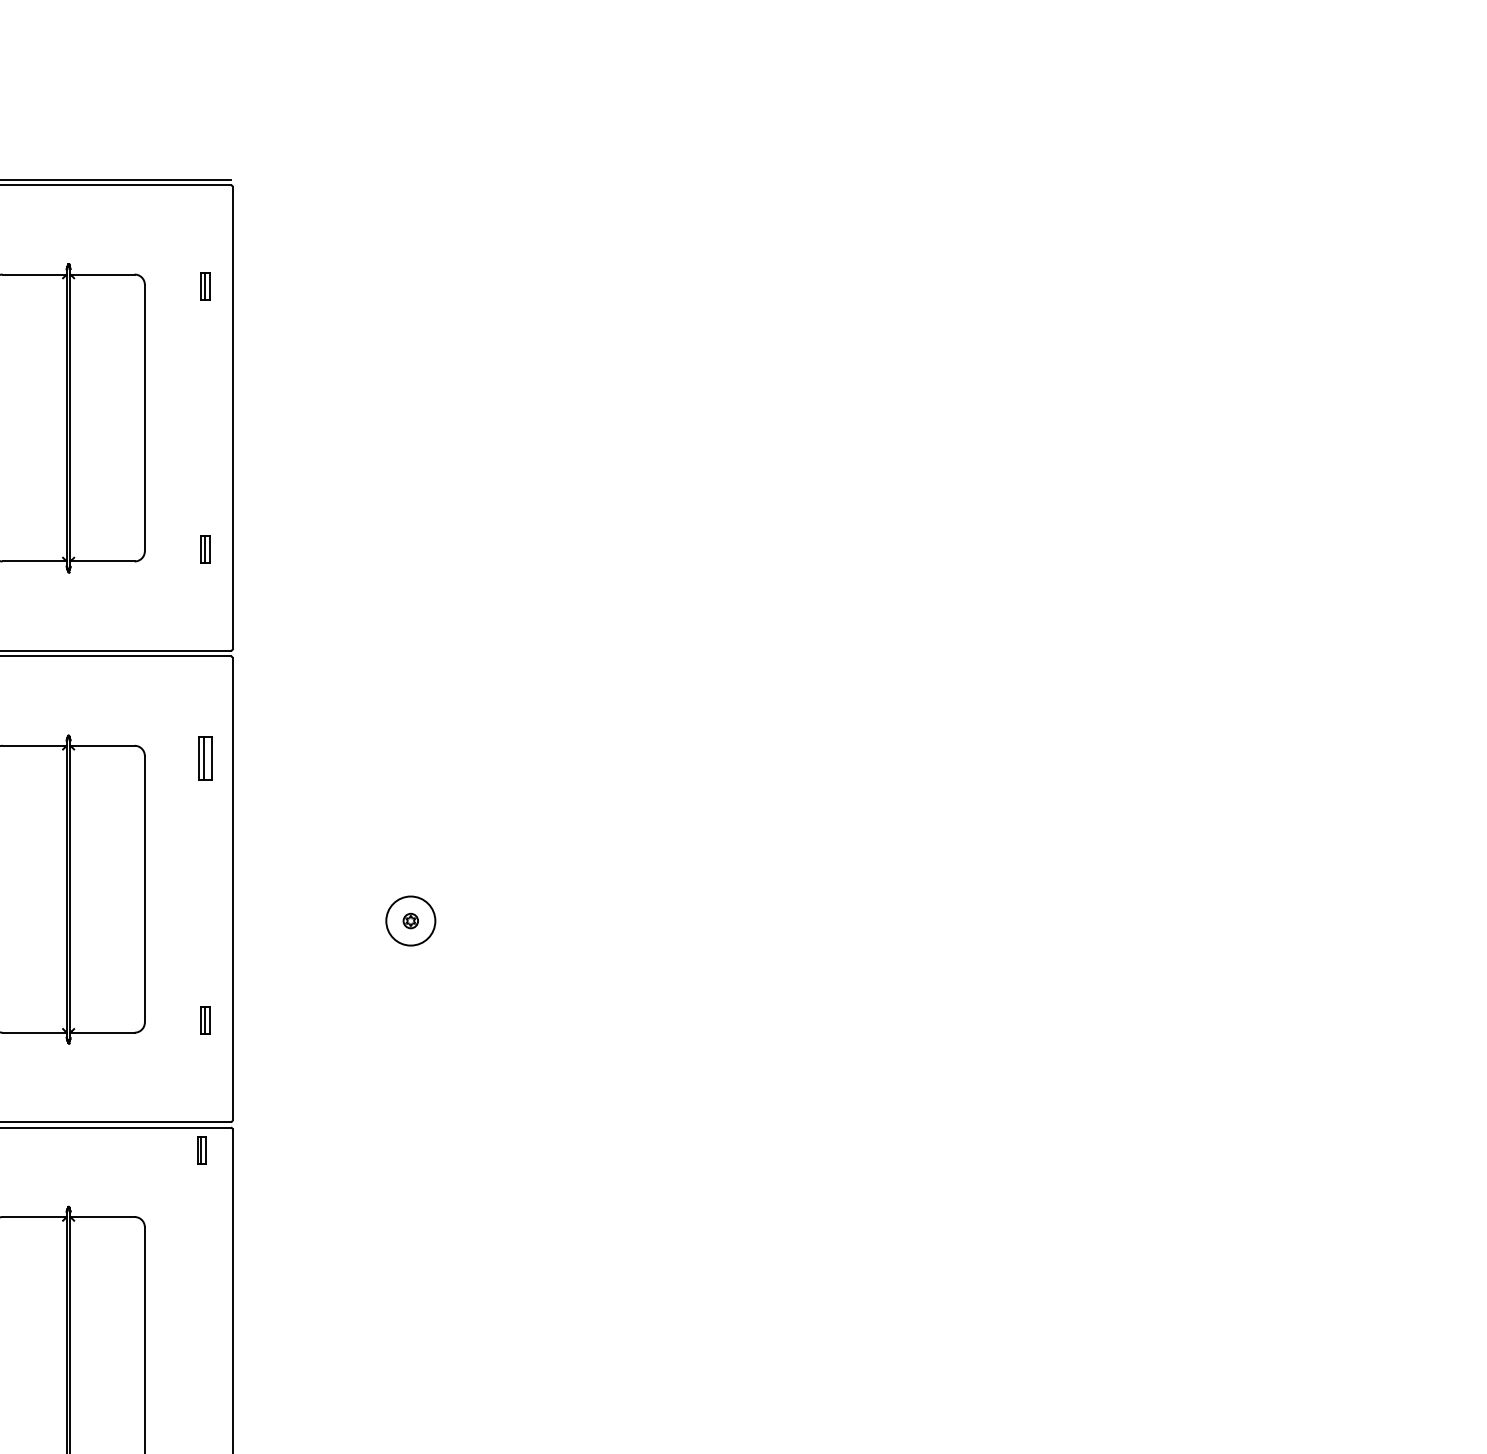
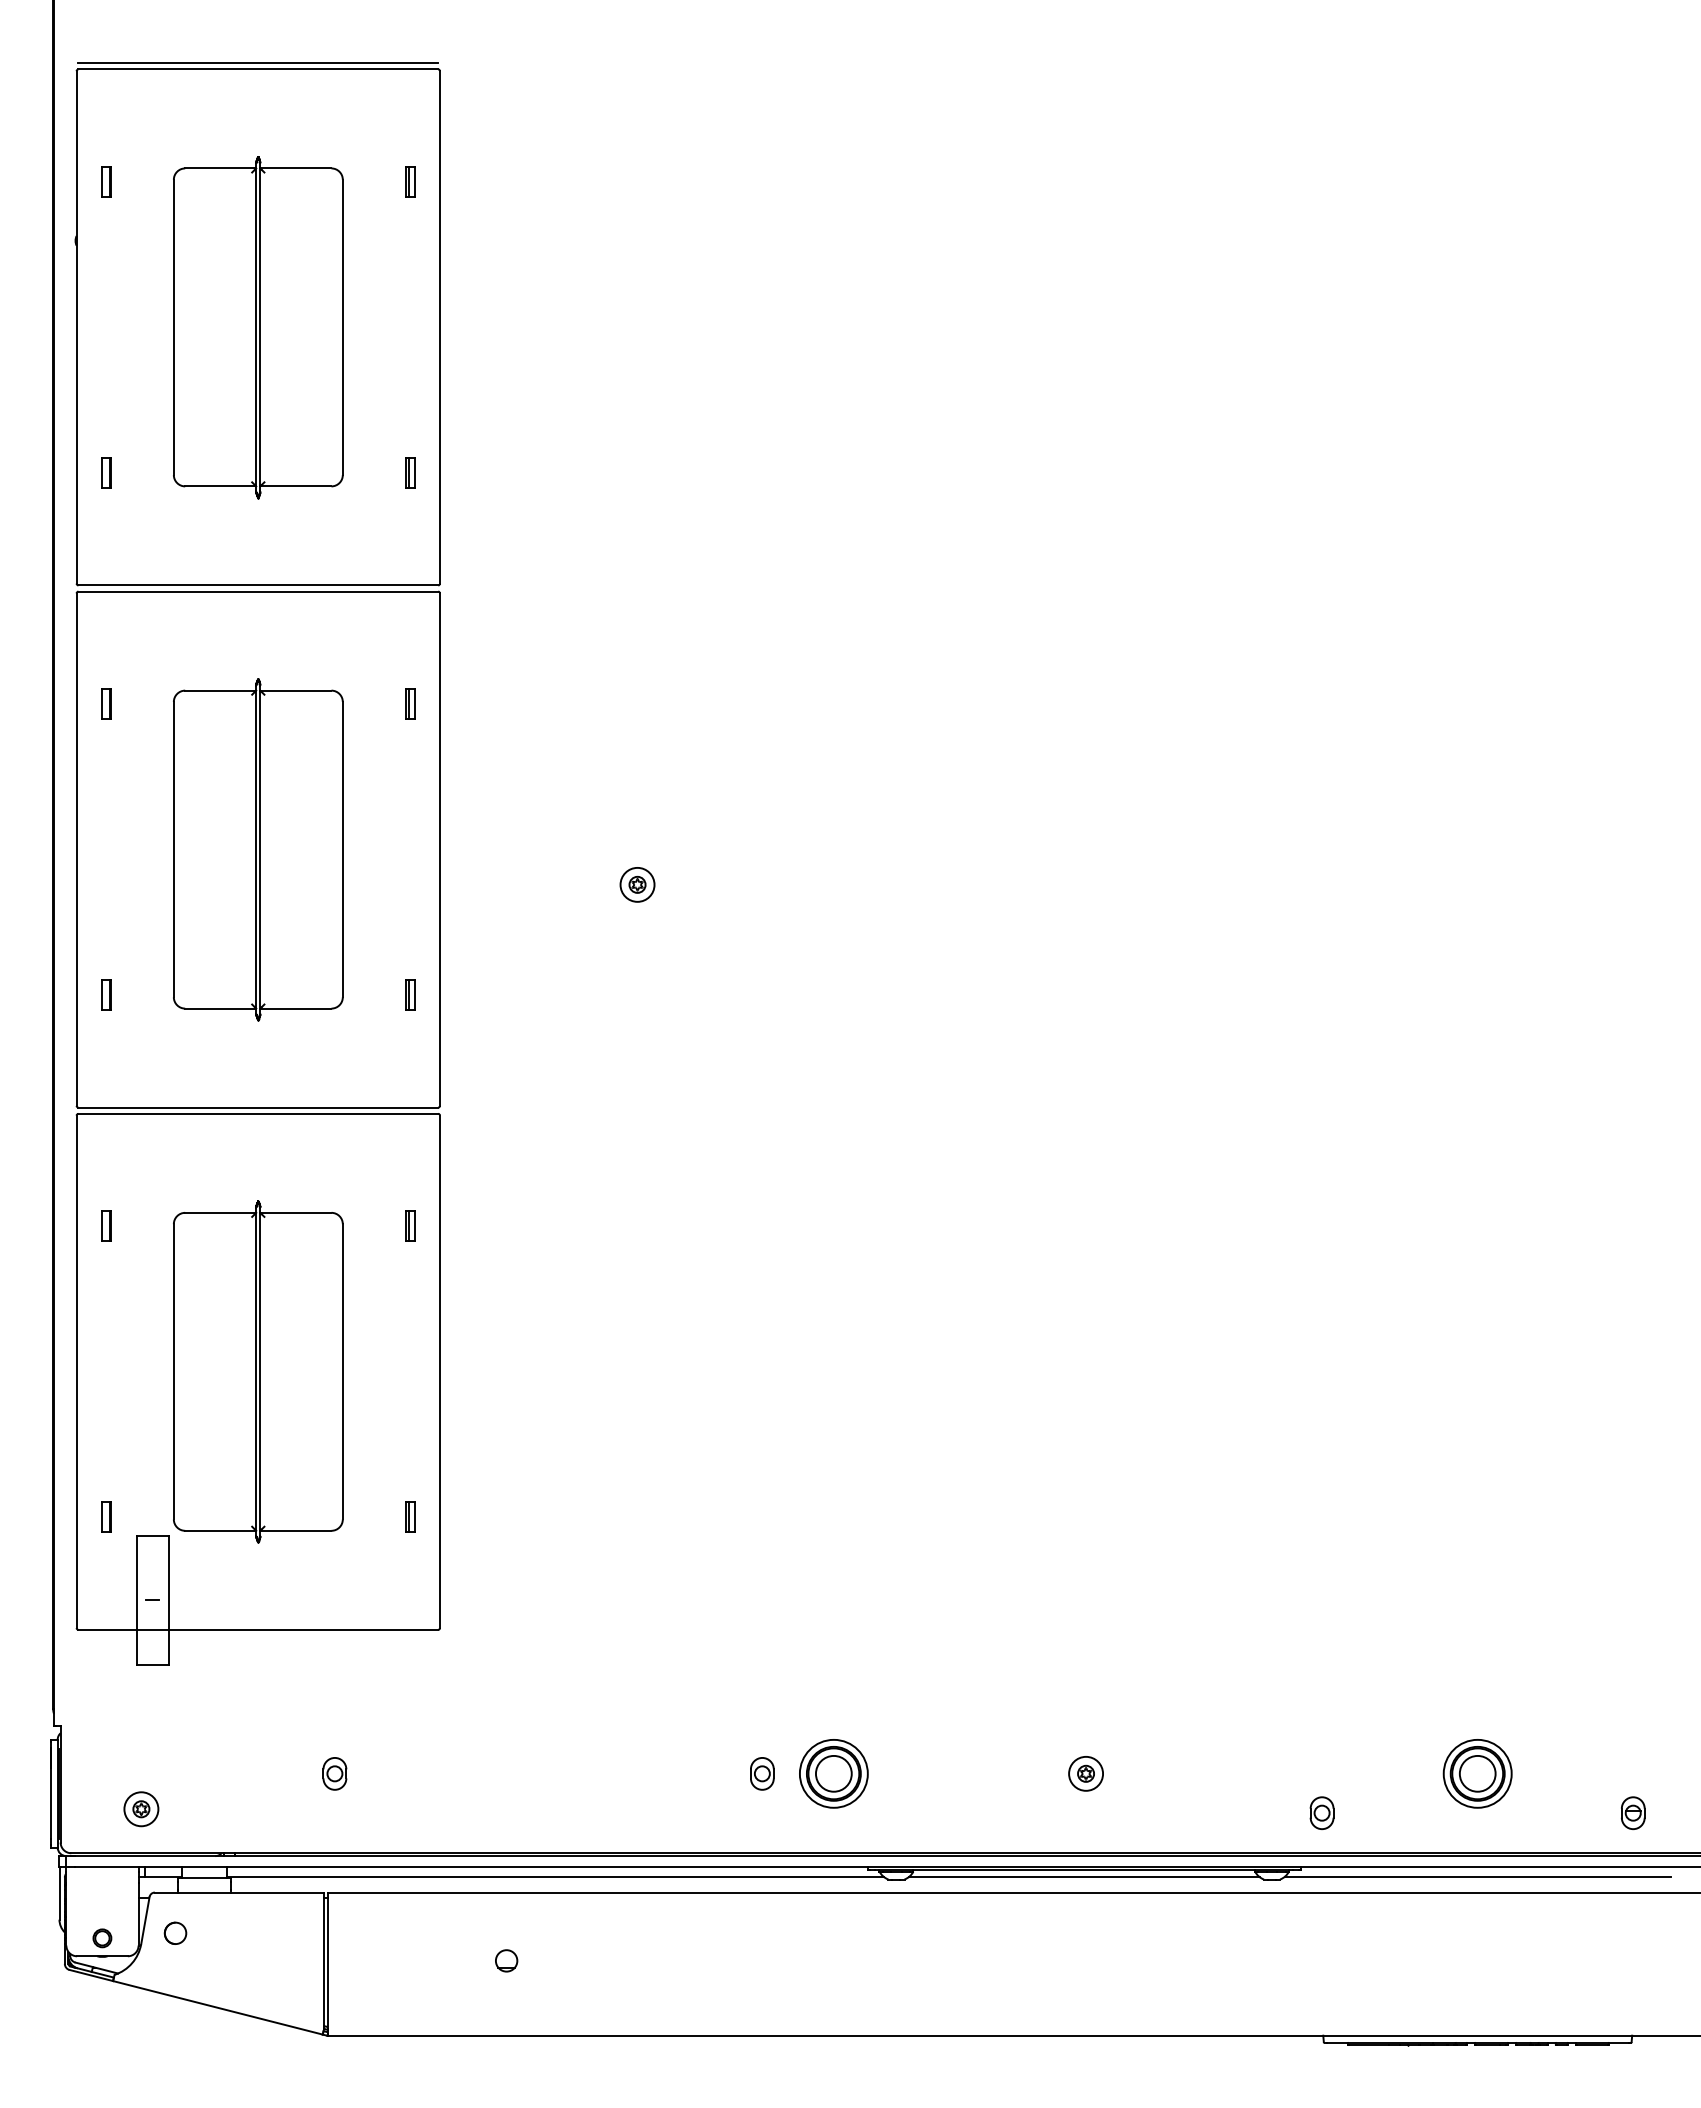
part: (205, 757) -> (410, 703), size x0.62
circle: (410, 920) -> (637, 884), size x0.62
part: (202, 1149) -> (410, 1225), moved

